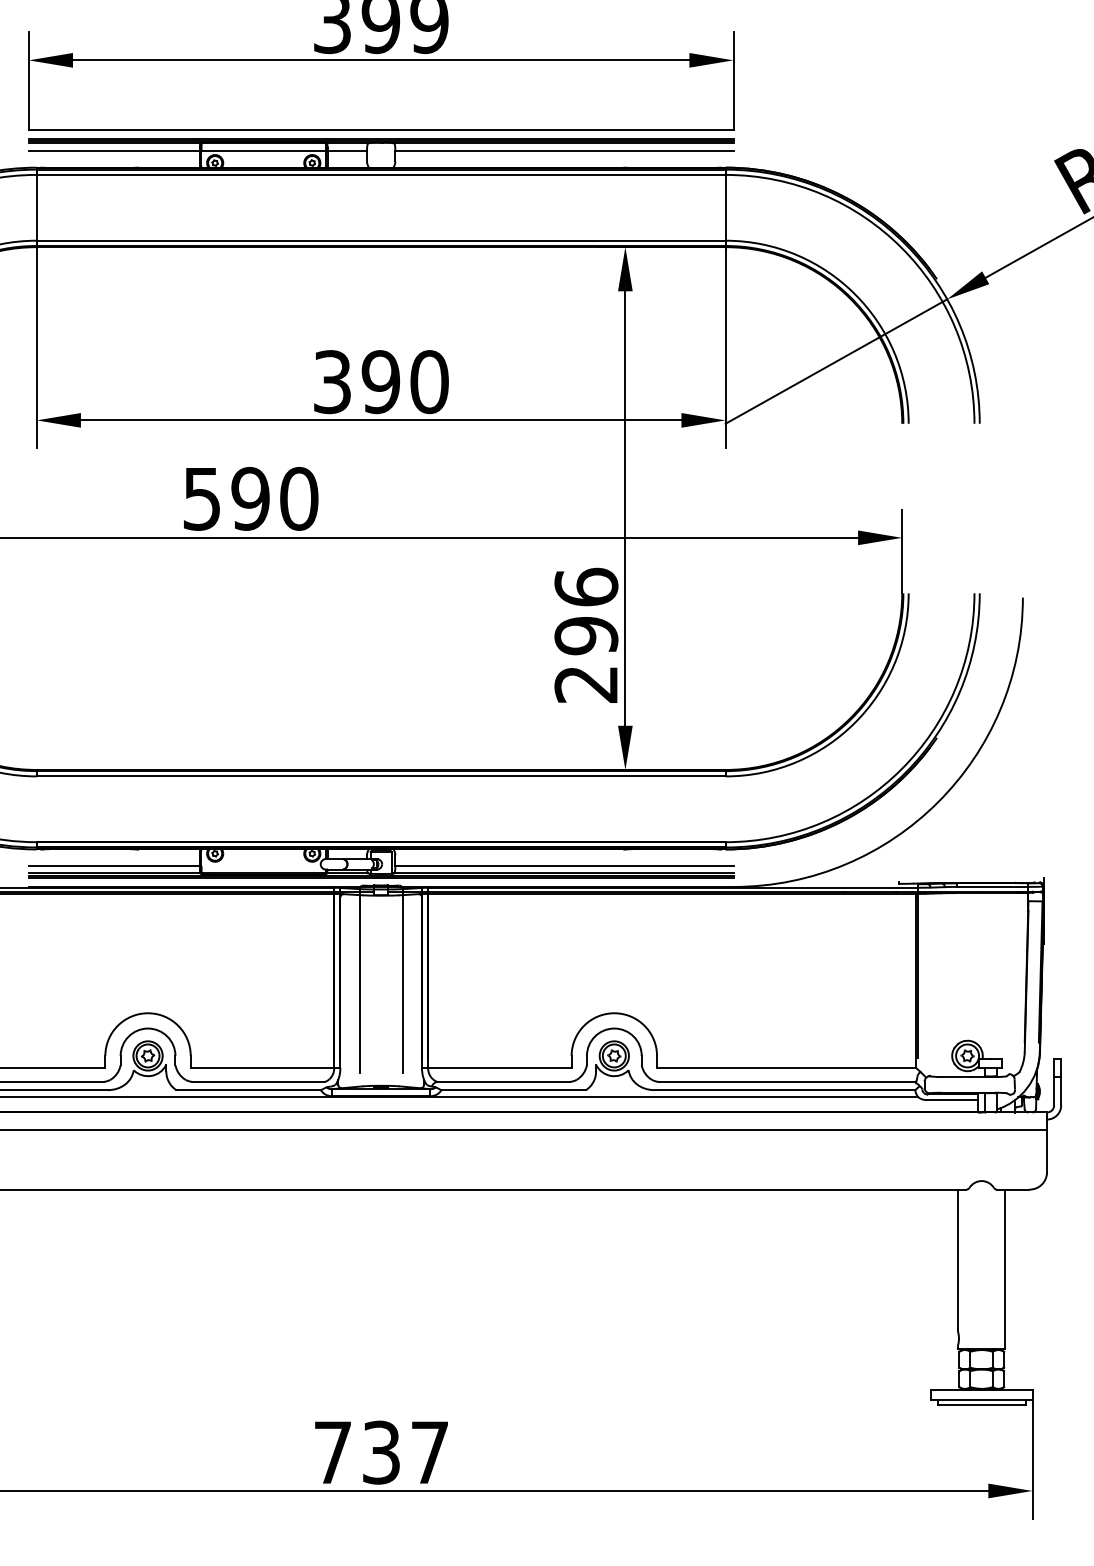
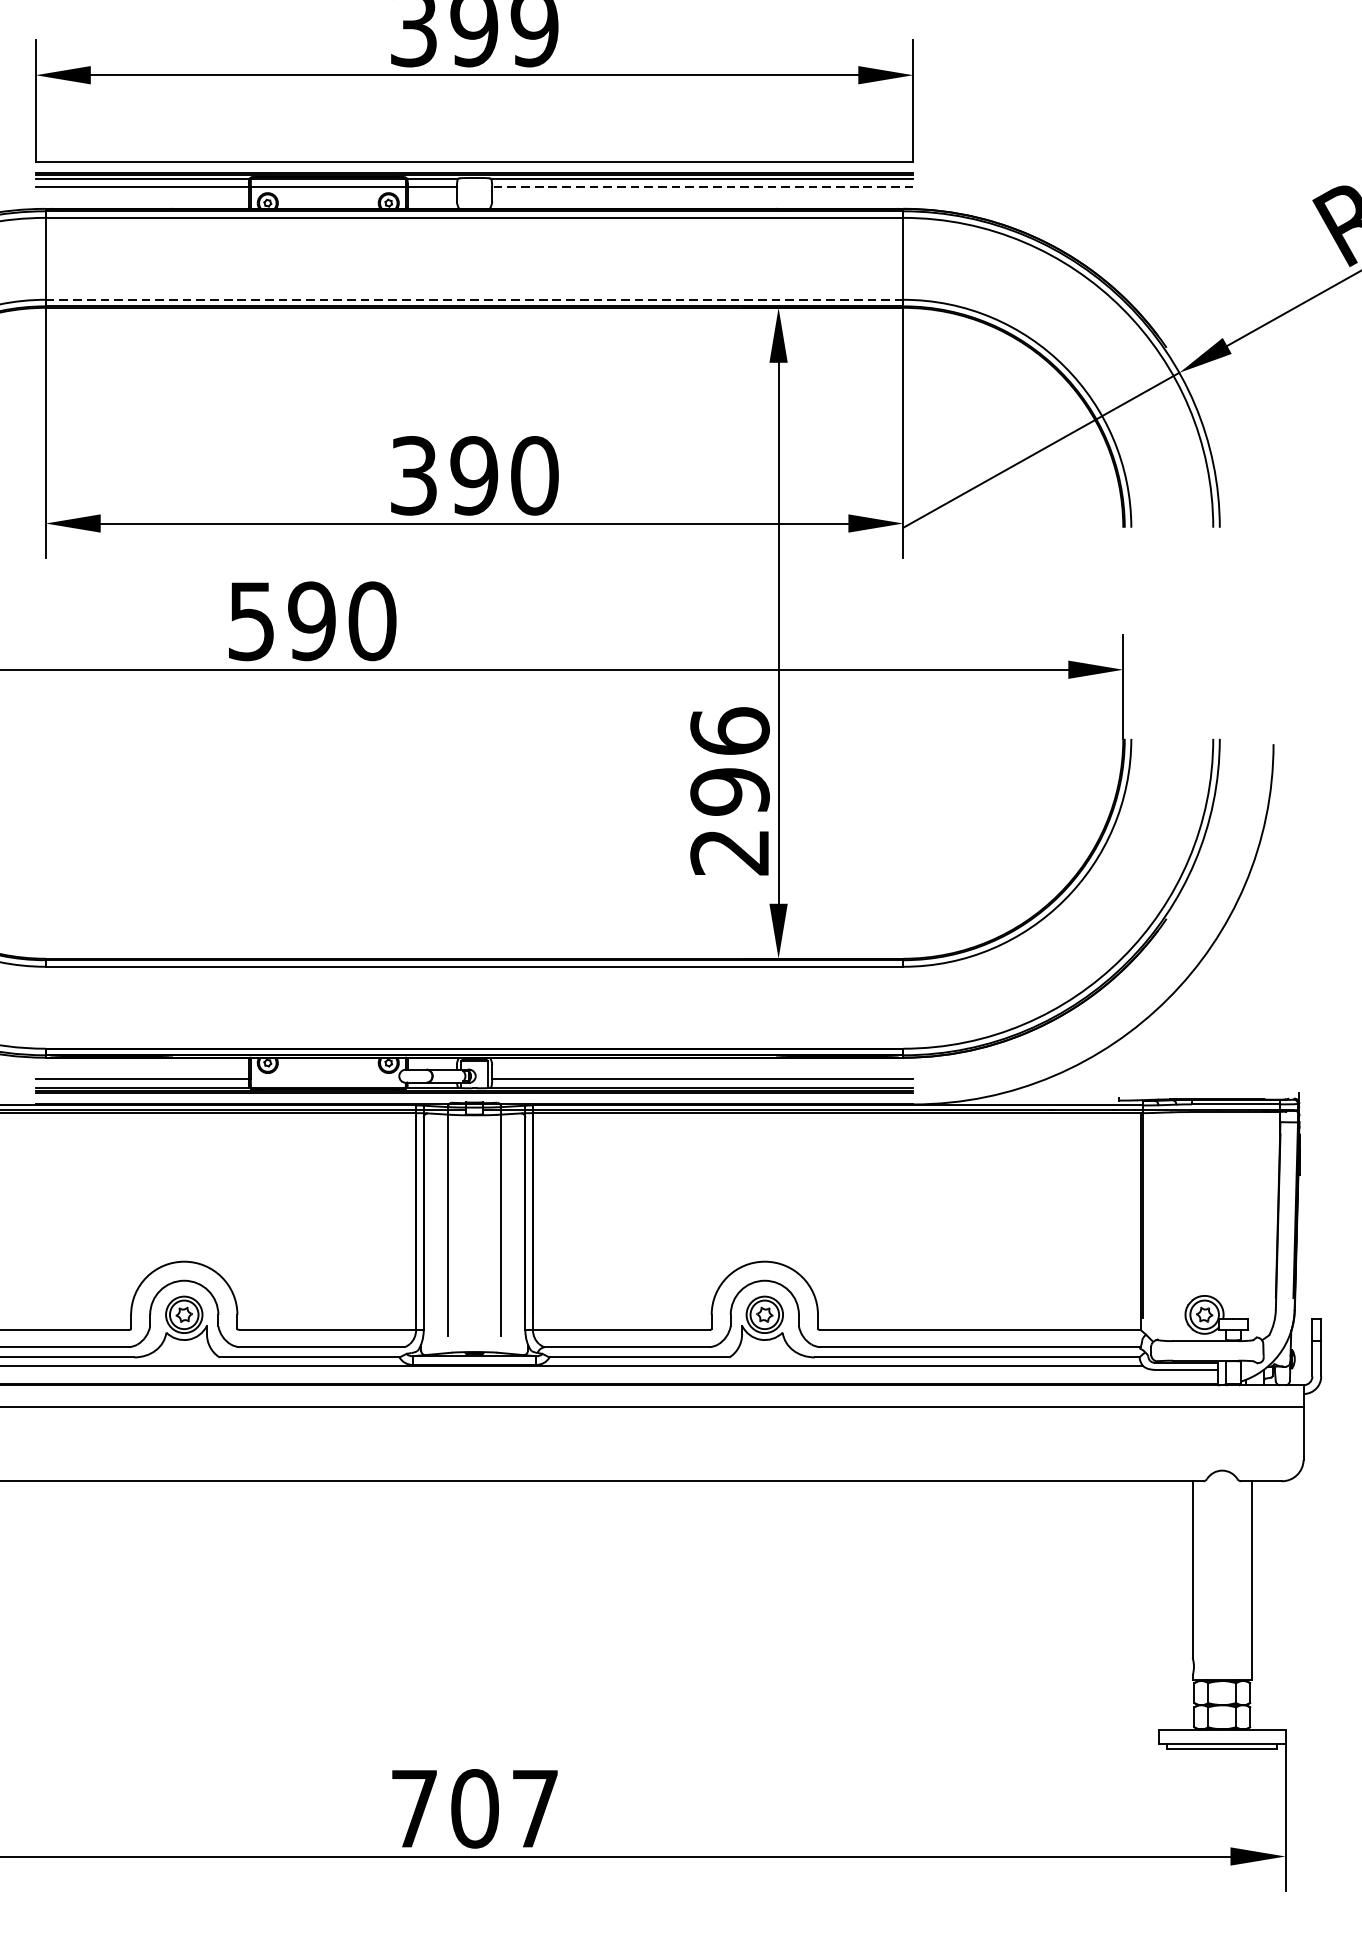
line: (563, 150) -> (701, 187), solid -> dashed
line: (381, 240) -> (474, 299), solid -> dashed
text: (381, 1452) -> (474, 1808), 737 -> 707

